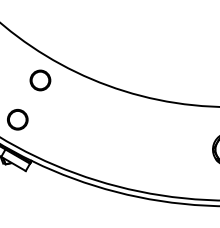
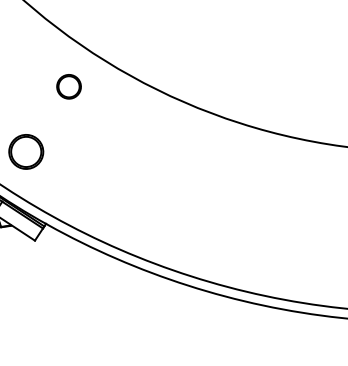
part: (40, 80) -> (69, 86), size x0.7

